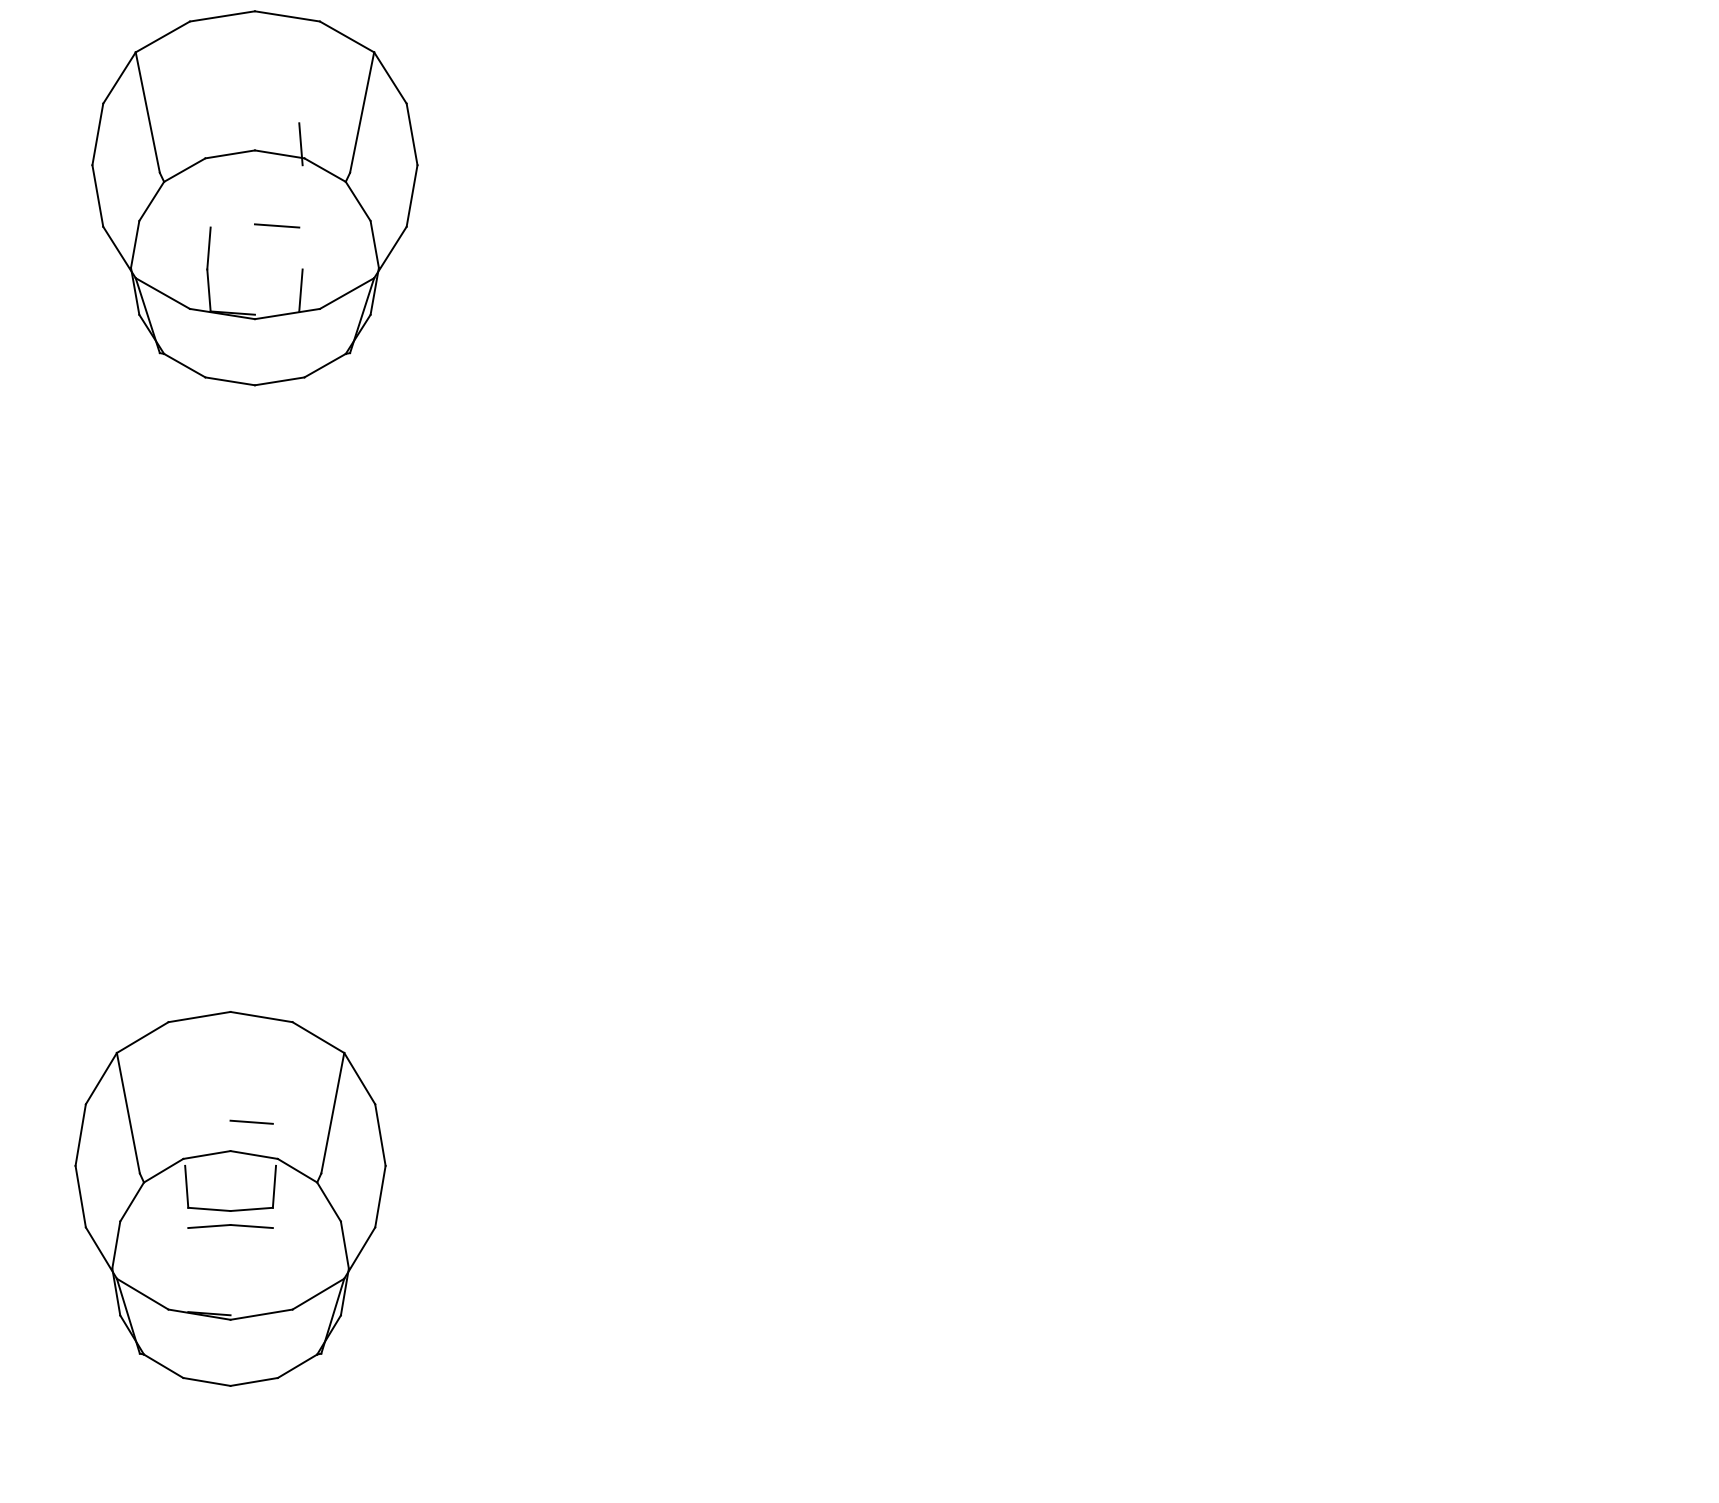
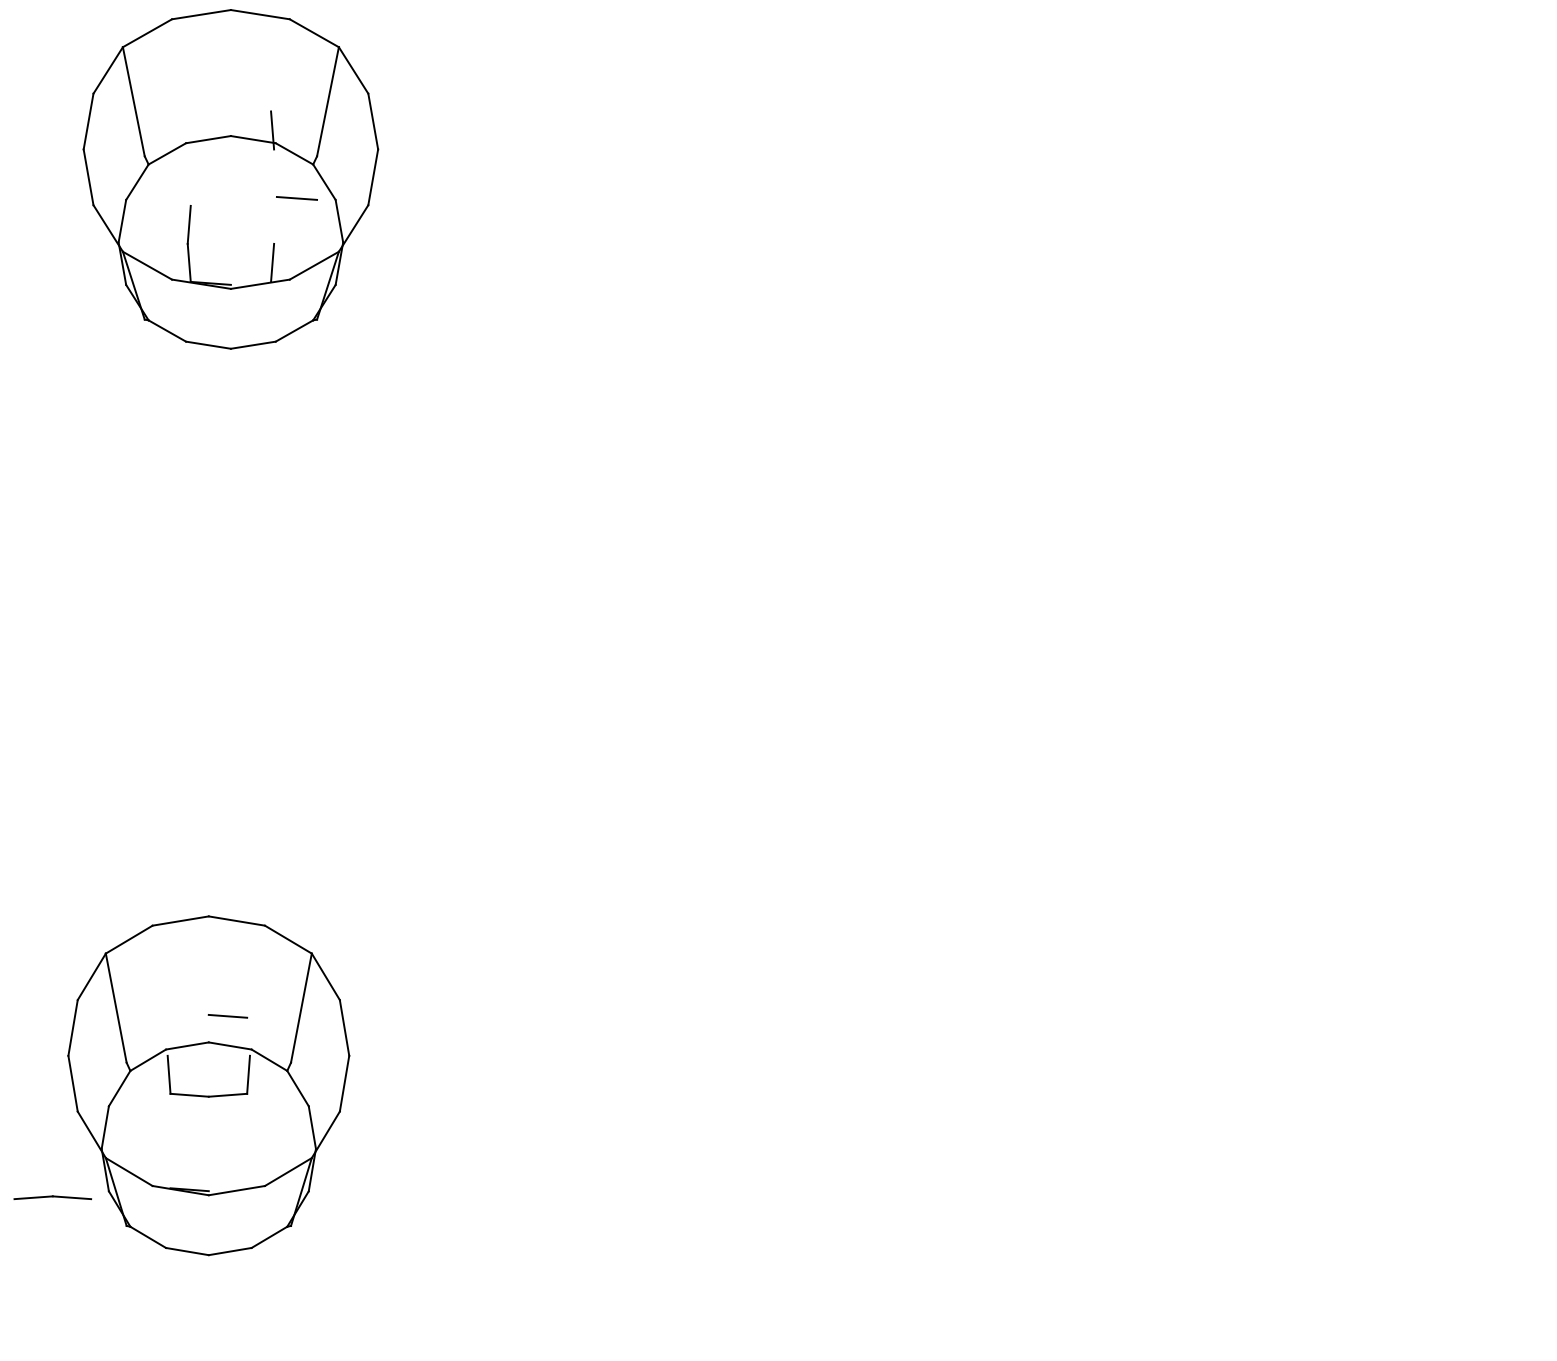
line: (276, 225) -> (296, 198), moved
part: (230, 1226) -> (52, 1197), moved

